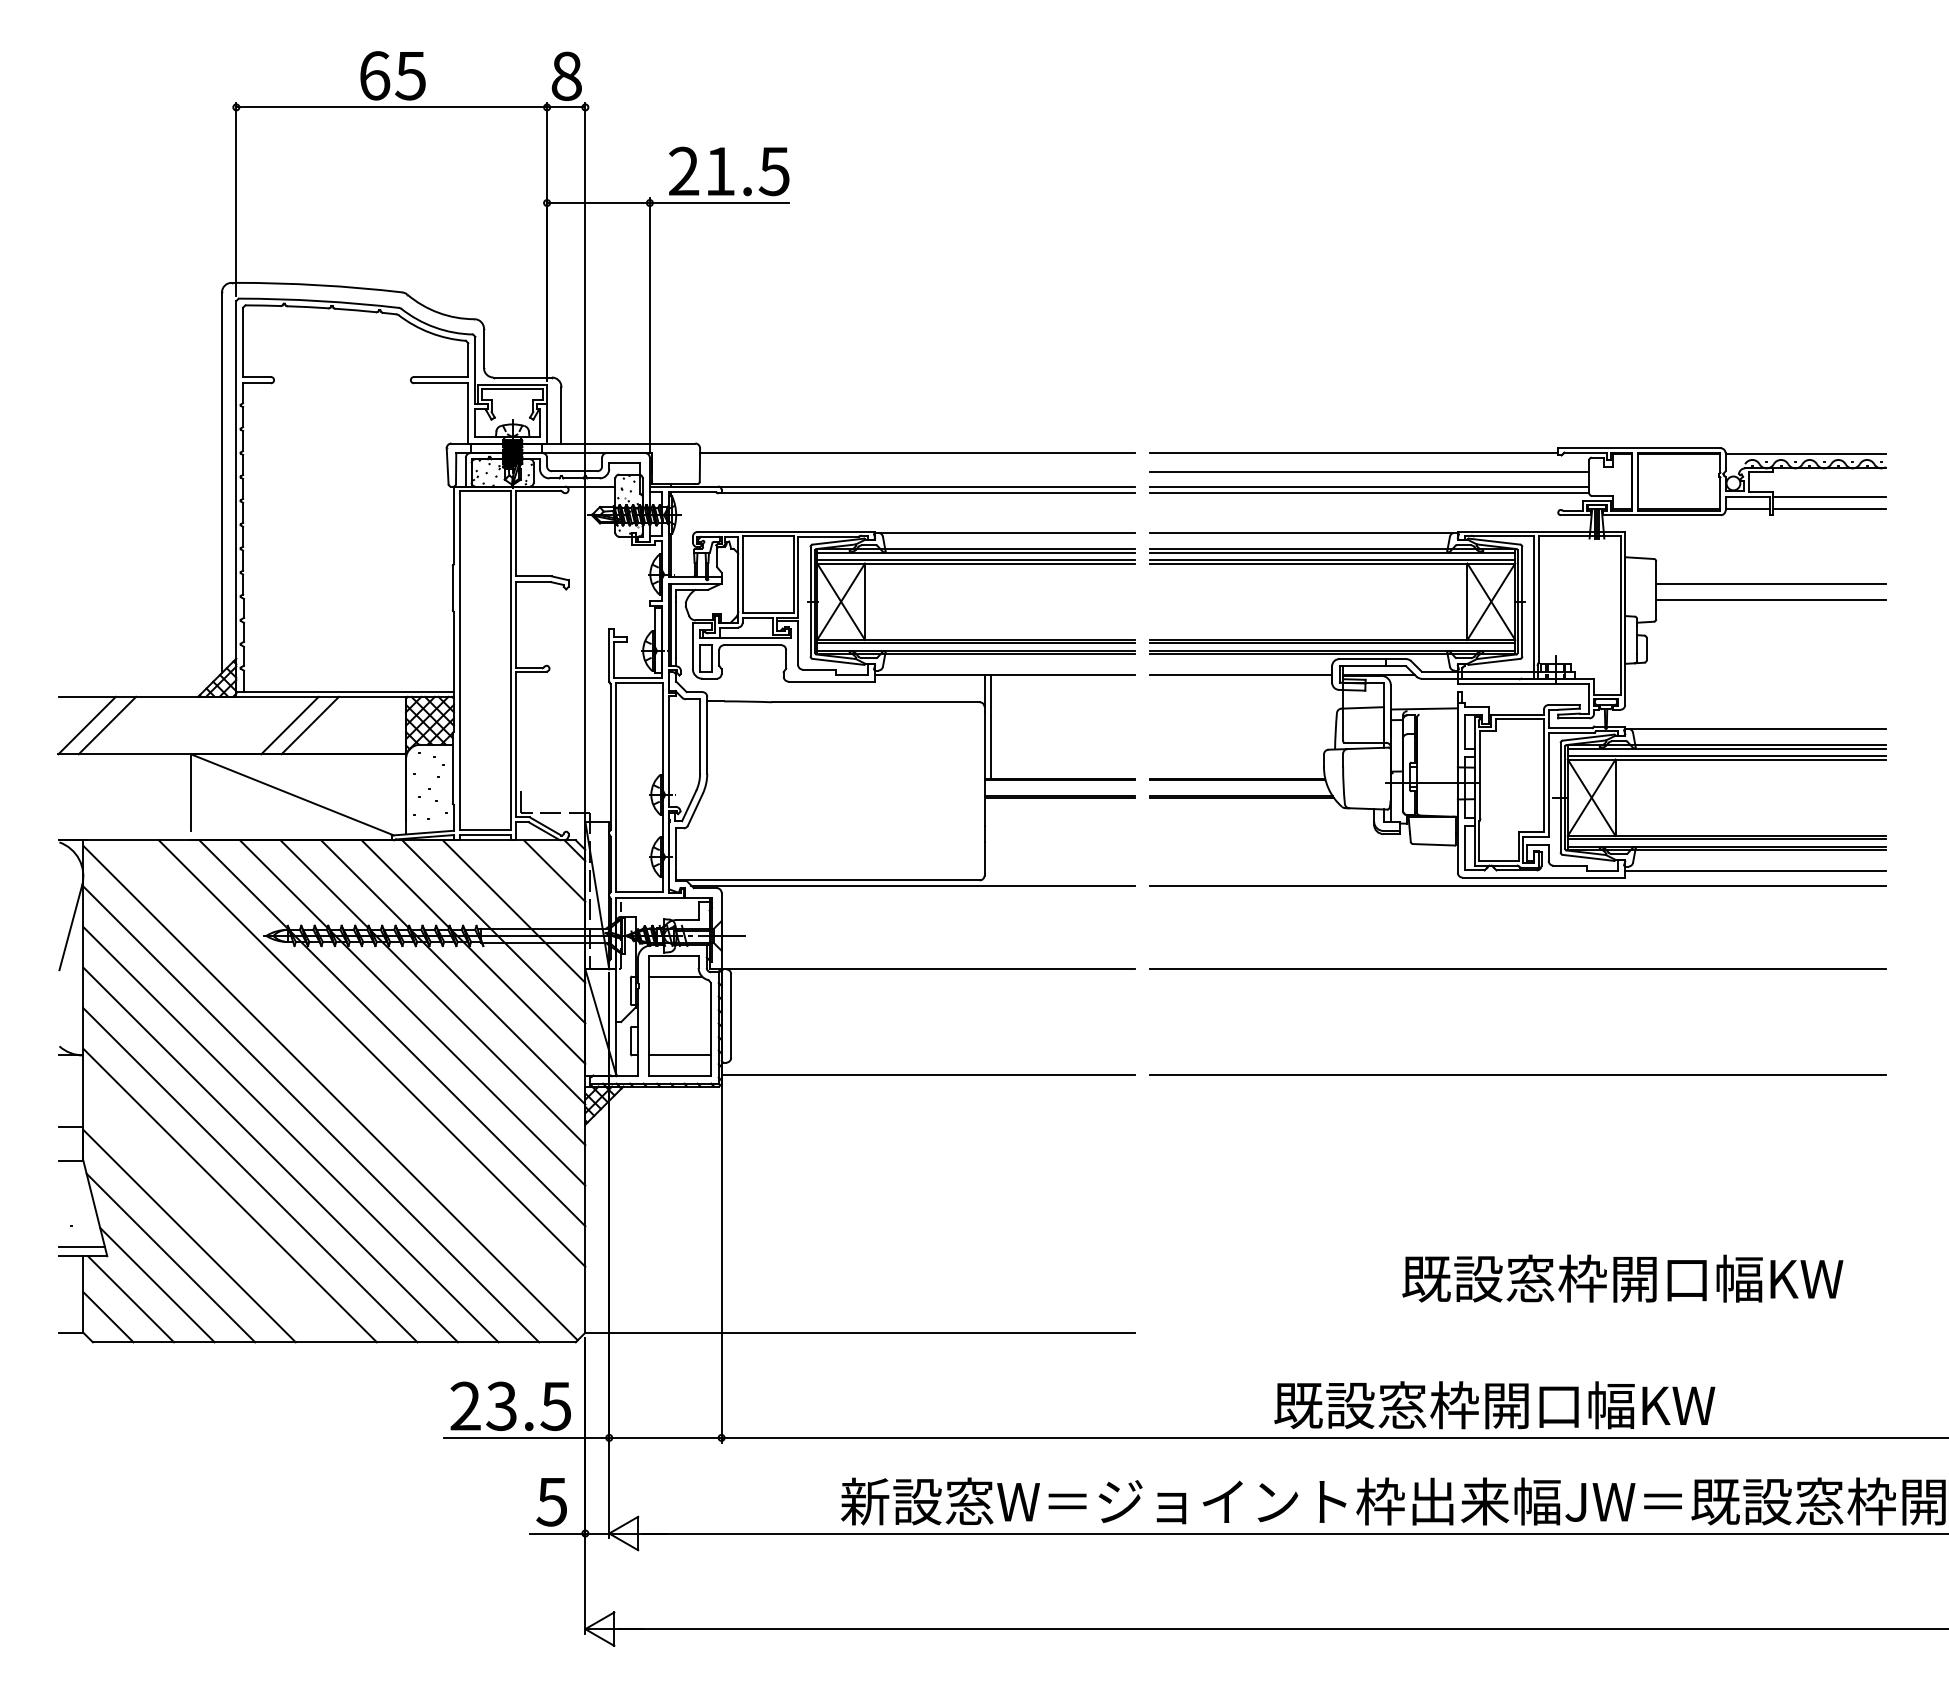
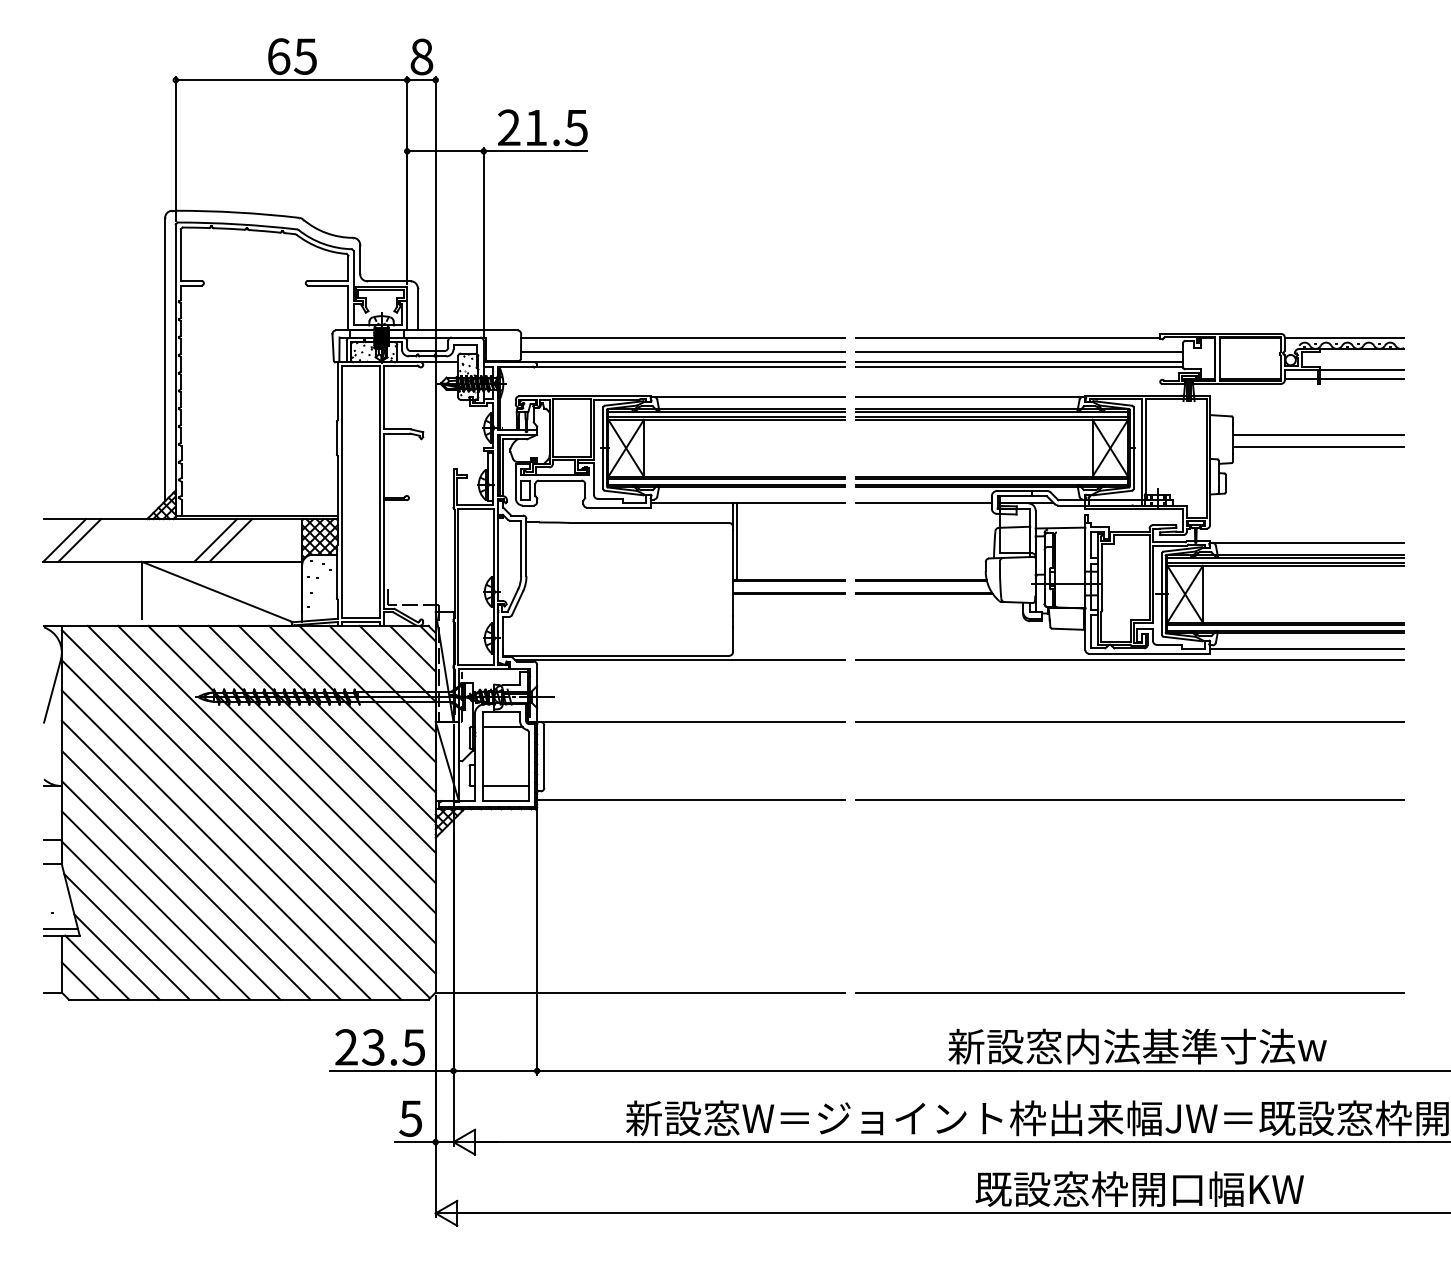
line: (917, 472) -> (683, 351), added
line: (534, 891) -> (397, 664), added
line: (351, 1073) -> (261, 799), added
line: (209, 1215) -> (155, 905), added
text: (1622, 1278) -> (1139, 1189), moved
line: (1517, 1332) -> (1129, 992), added
text: (1527, 1405) -> (1137, 1046), 既設窓枠開口幅KW -> 新設窓内法基準寸法w

